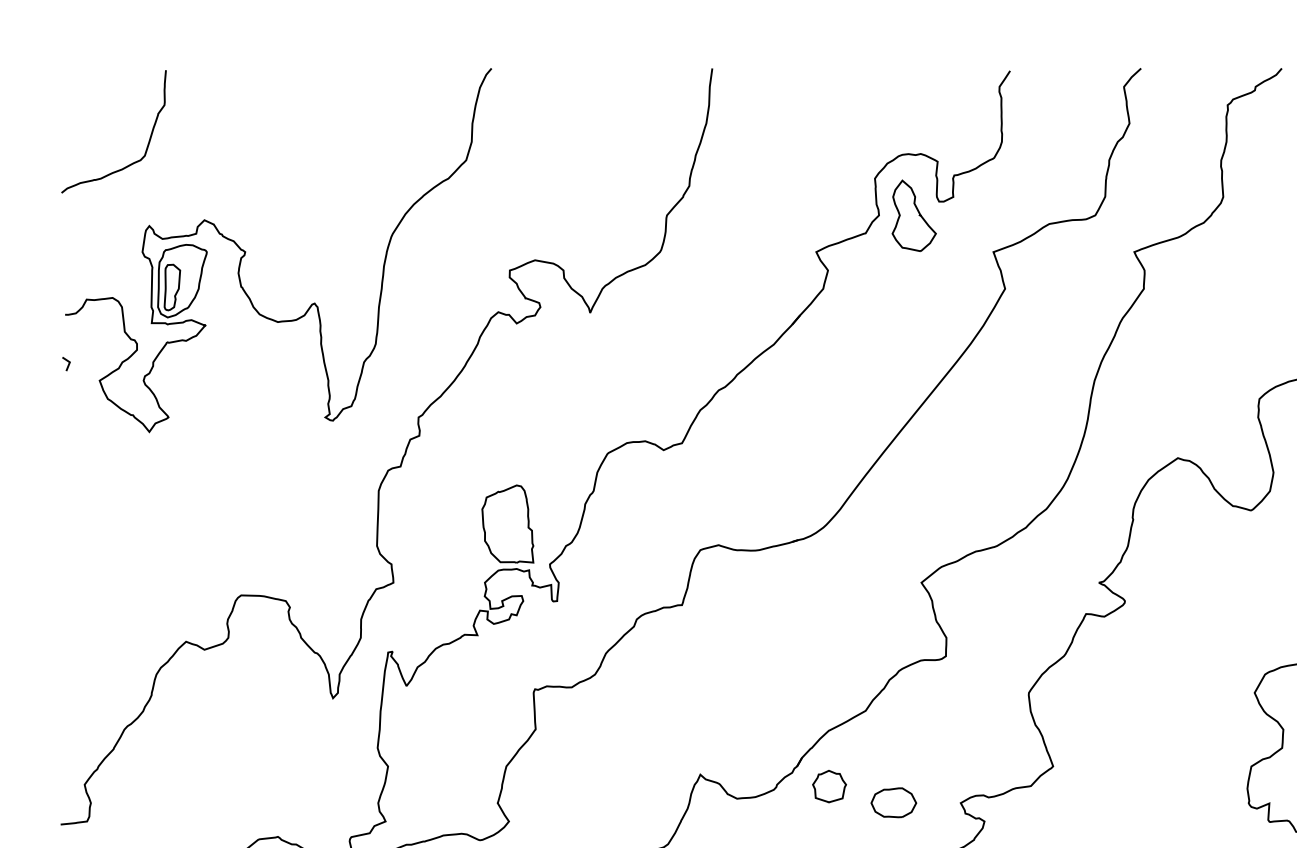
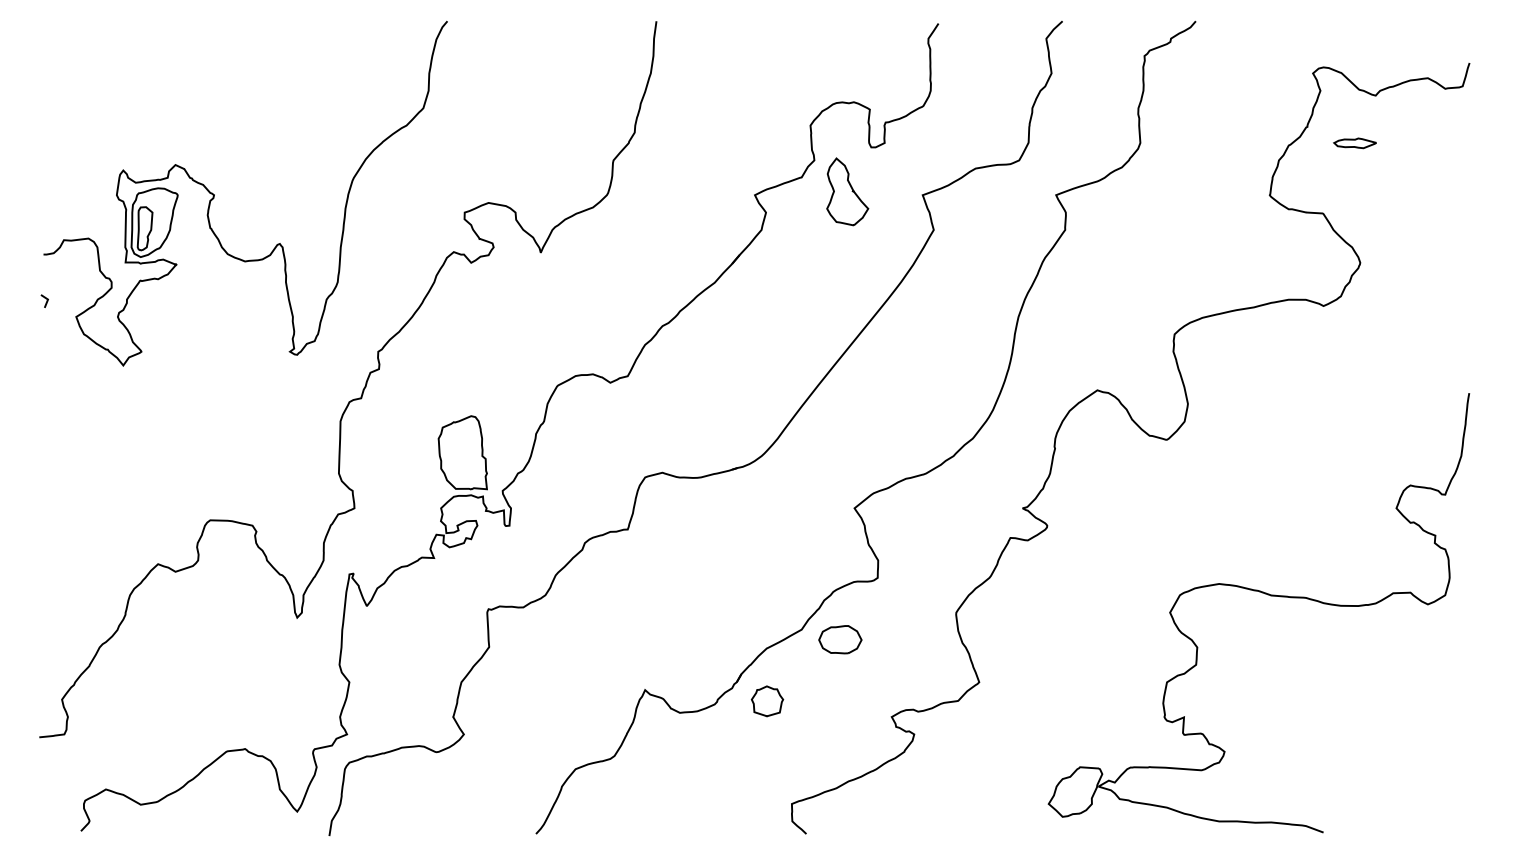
curve: (147, 143) -> (121, 92), removed
part: (914, 215) -> (847, 191), moved
part: (893, 802) -> (840, 639), moved

